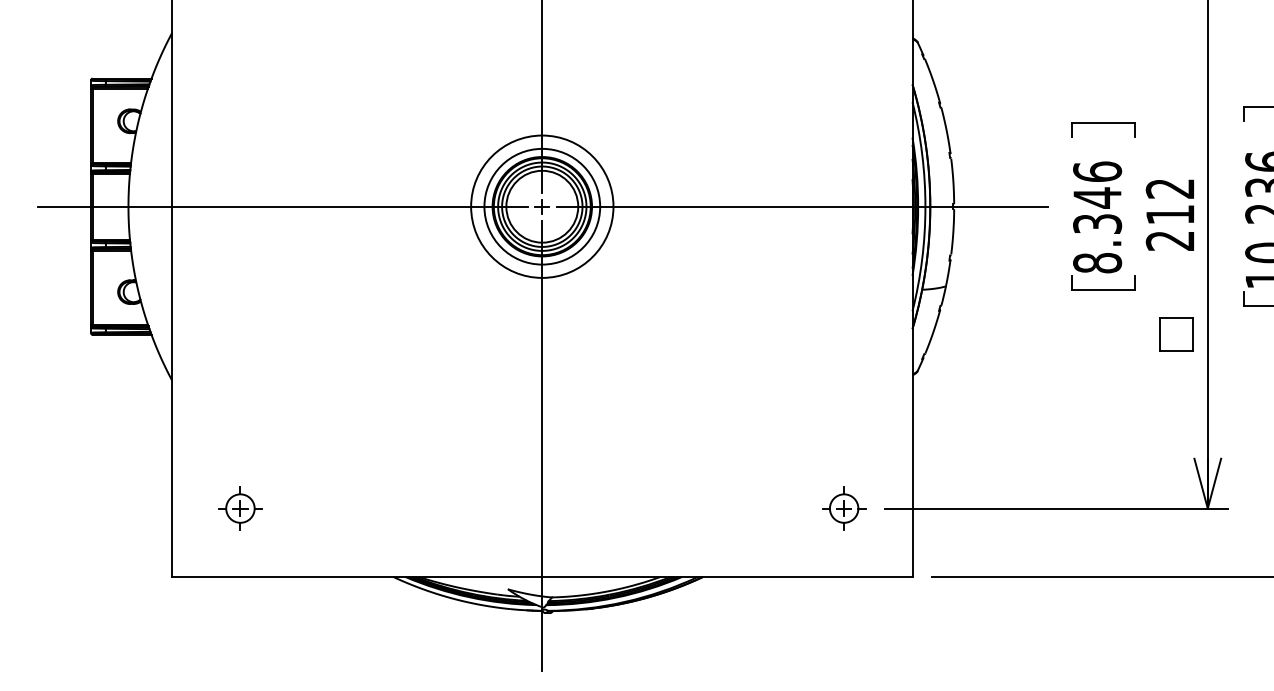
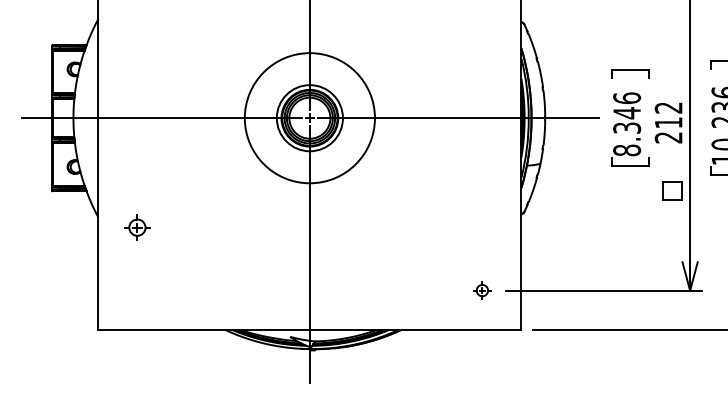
circle: (541, 205) -> (309, 117), size x1.6
part: (240, 508) -> (137, 227), moved
part: (844, 508) -> (482, 290), size x0.7

